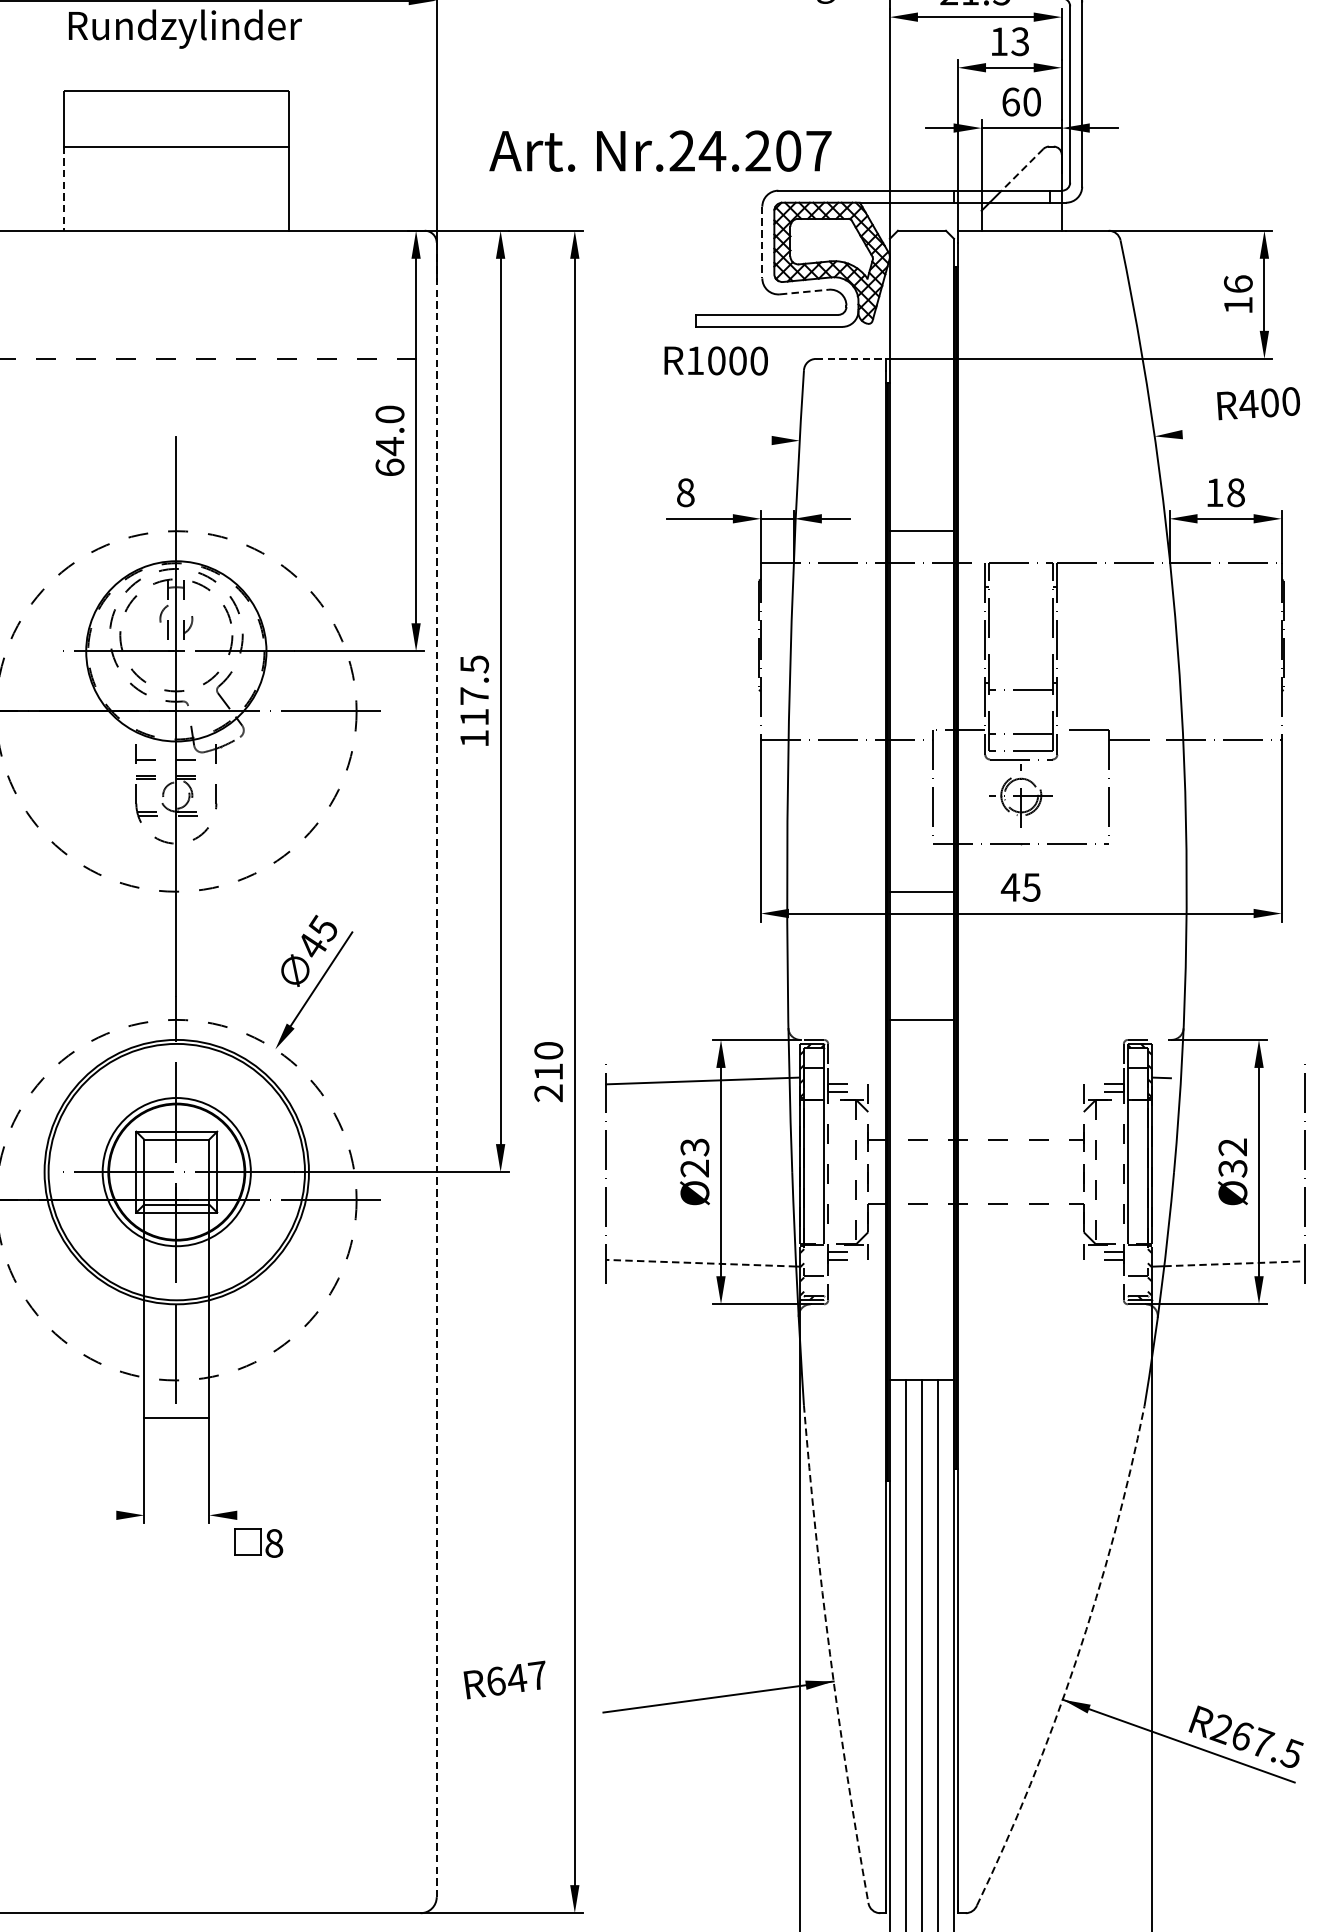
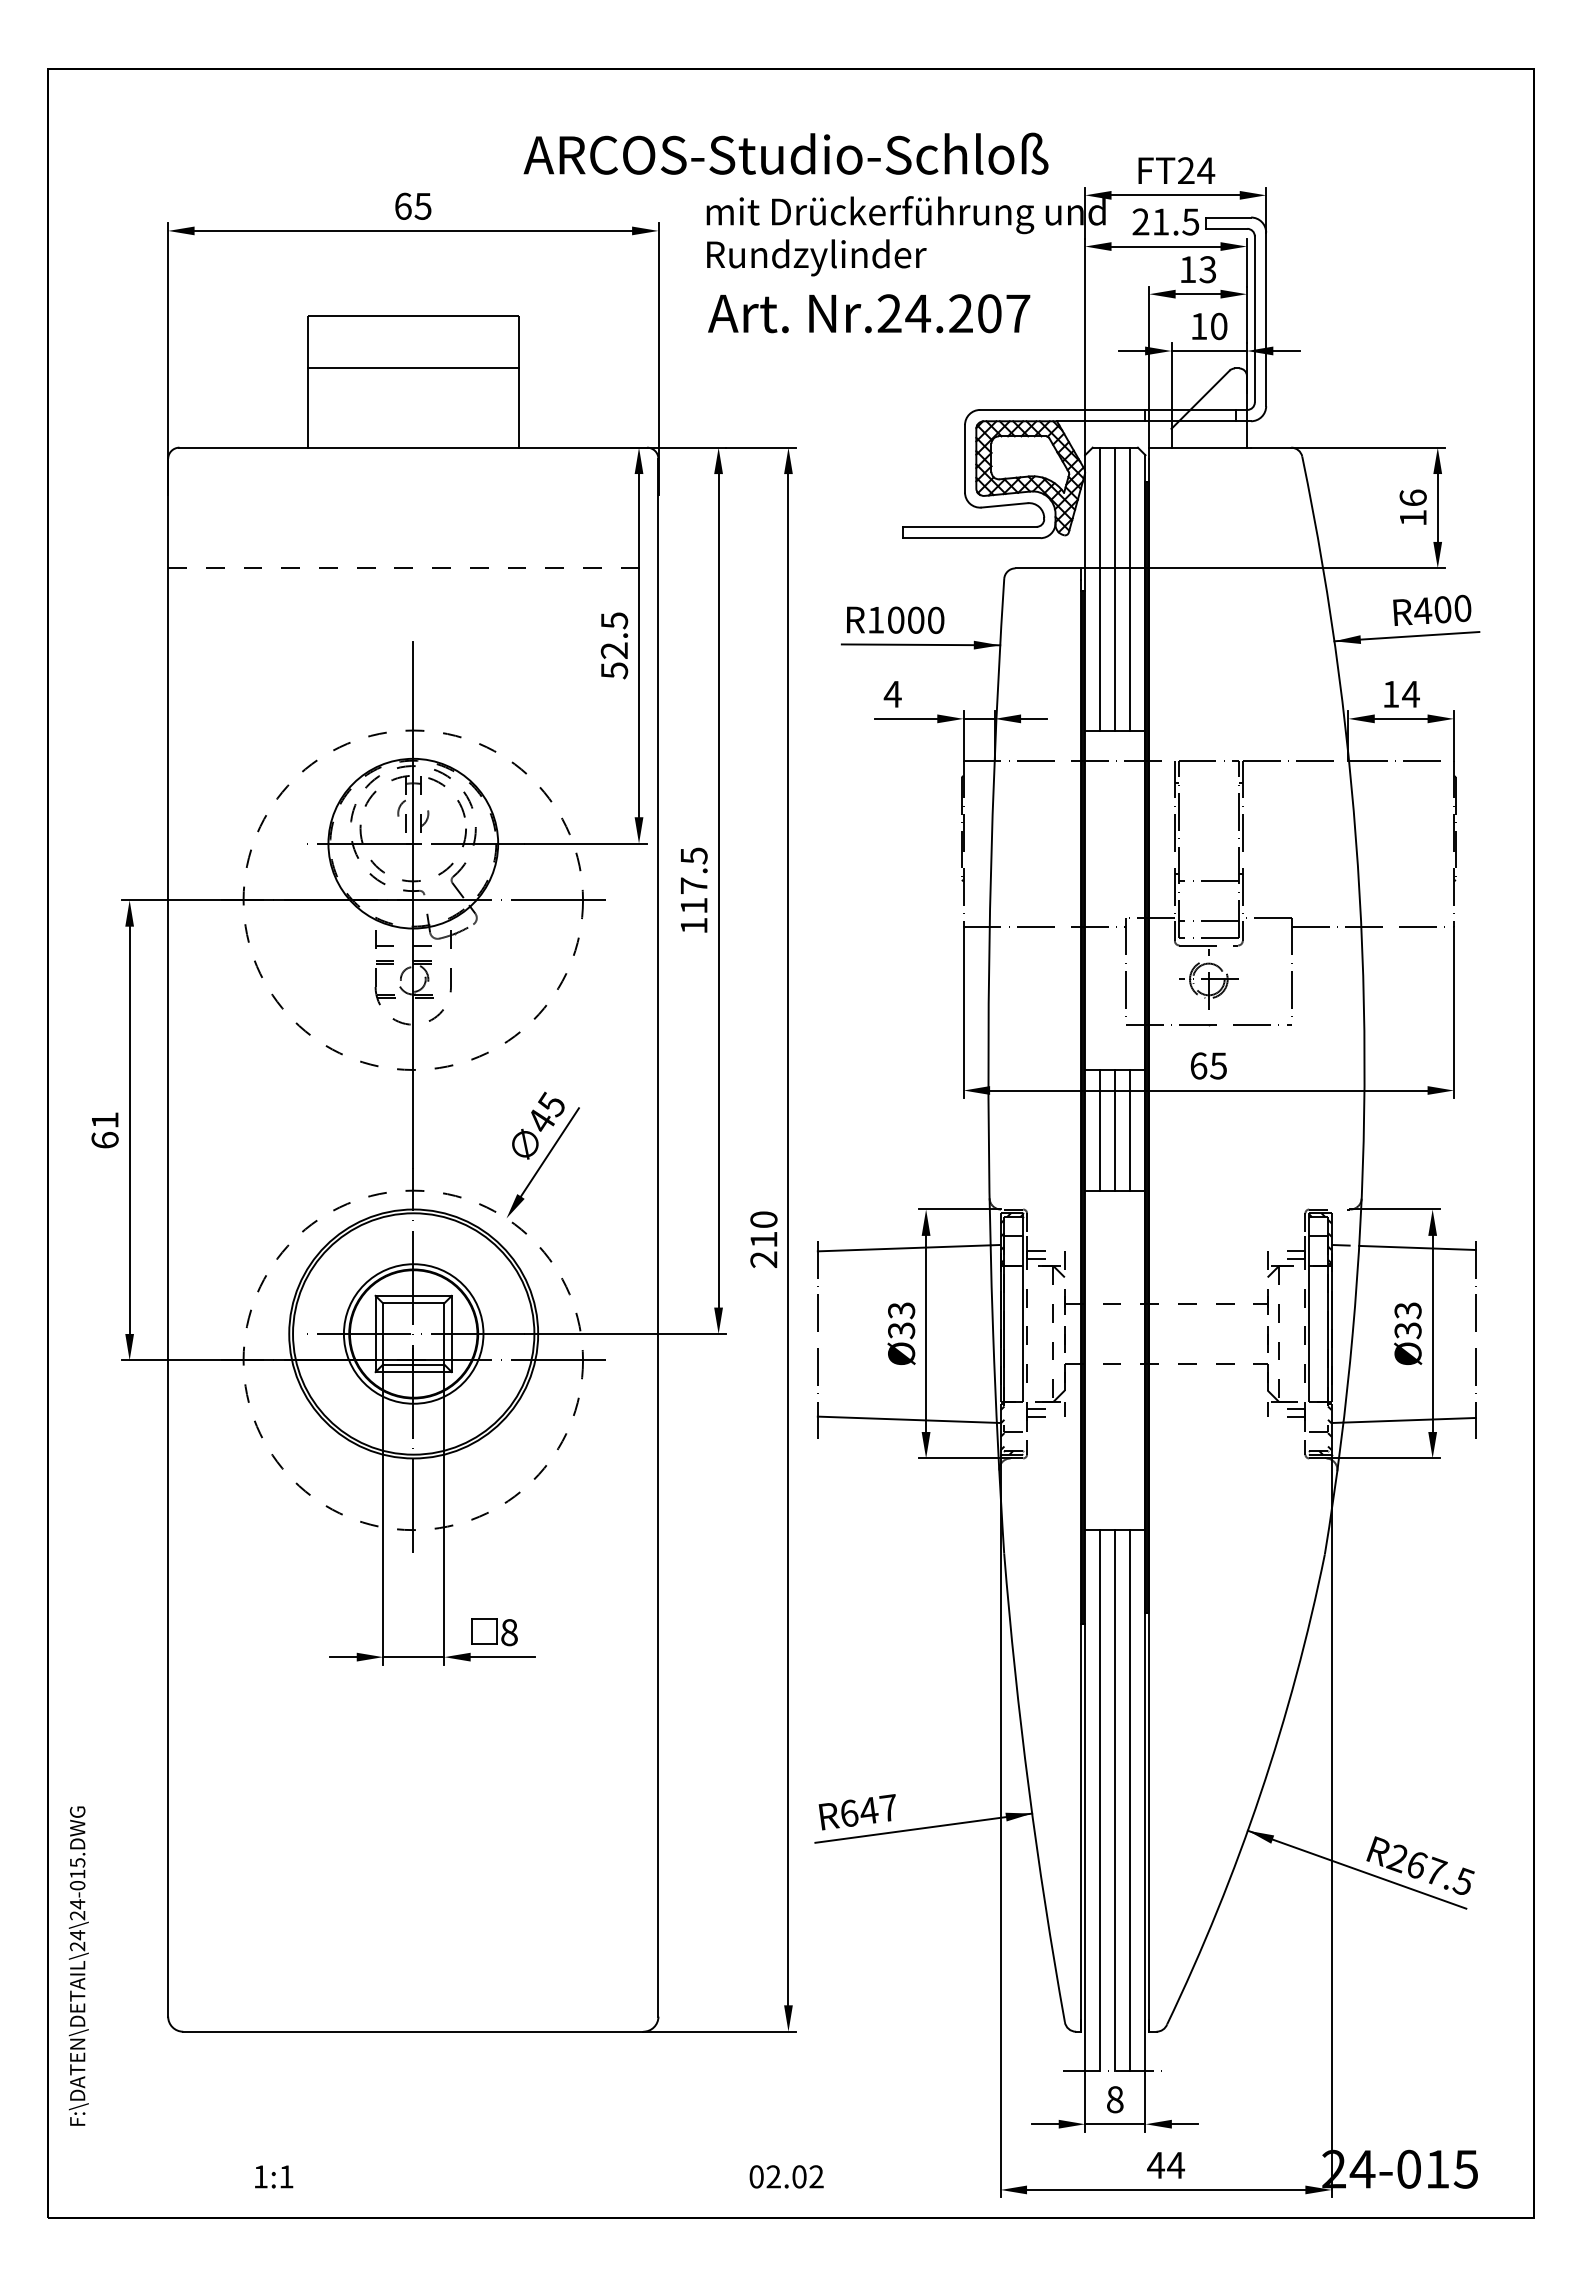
text: (185, 28) -> (816, 257), moved
text: (1011, 102) -> (1199, 326), 60 -> 10
text: (660, 150) -> (869, 313), moved
line: (1023, 170) -> (1210, 390), dashed -> solid
line: (63, 189) -> (307, 408), dashed -> solid
line: (762, 242) -> (965, 458), dashed -> solid
line: (805, 292) -> (1005, 505), dashed -> solid
line: (850, 359) -> (1048, 568), dashed -> solid
text: (716, 360) -> (895, 619), moved
line: (906, 380) -> (1100, 588), added
line: (922, 380) -> (1115, 588), added
line: (938, 380) -> (1130, 588), added
line: (1231, 431) -> (1406, 636), added
line: (715, 439) -> (920, 644), added
text: (390, 440) -> (614, 645), 64.0 -> 52.5
text: (685, 491) -> (892, 693), 8 -> 4
text: (1235, 491) -> (1410, 693), 18 -> 14
text: (1010, 886) -> (1198, 1065), 45 -> 65
line: (906, 954) -> (1100, 1129), added
line: (922, 954) -> (1115, 1129), added
line: (938, 954) -> (1130, 1129), added
line: (436, 1069) -> (658, 1237), dashed -> solid
line: (1242, 1080) -> (1417, 1247), added
text: (1233, 1147) -> (1408, 1310), Ø32 -> Ø33
text: (694, 1168) -> (901, 1330), Ø23 -> Ø33
line: (701, 1262) -> (907, 1419), dashed -> solid
line: (1235, 1264) -> (1410, 1420), dashed -> solid
line: (176, 1418) -> (413, 1657), moved
line: (102, 1515) -> (343, 1657), added
line: (271, 1515) -> (502, 1657), added
part: (258, 1543) -> (494, 1632), moved
arc: (829, 1654) -> (1028, 1788), dashed -> solid
arc: (1076, 1661) -> (1260, 1794), dashed -> solid
text: (503, 1680) -> (856, 1812), moved

